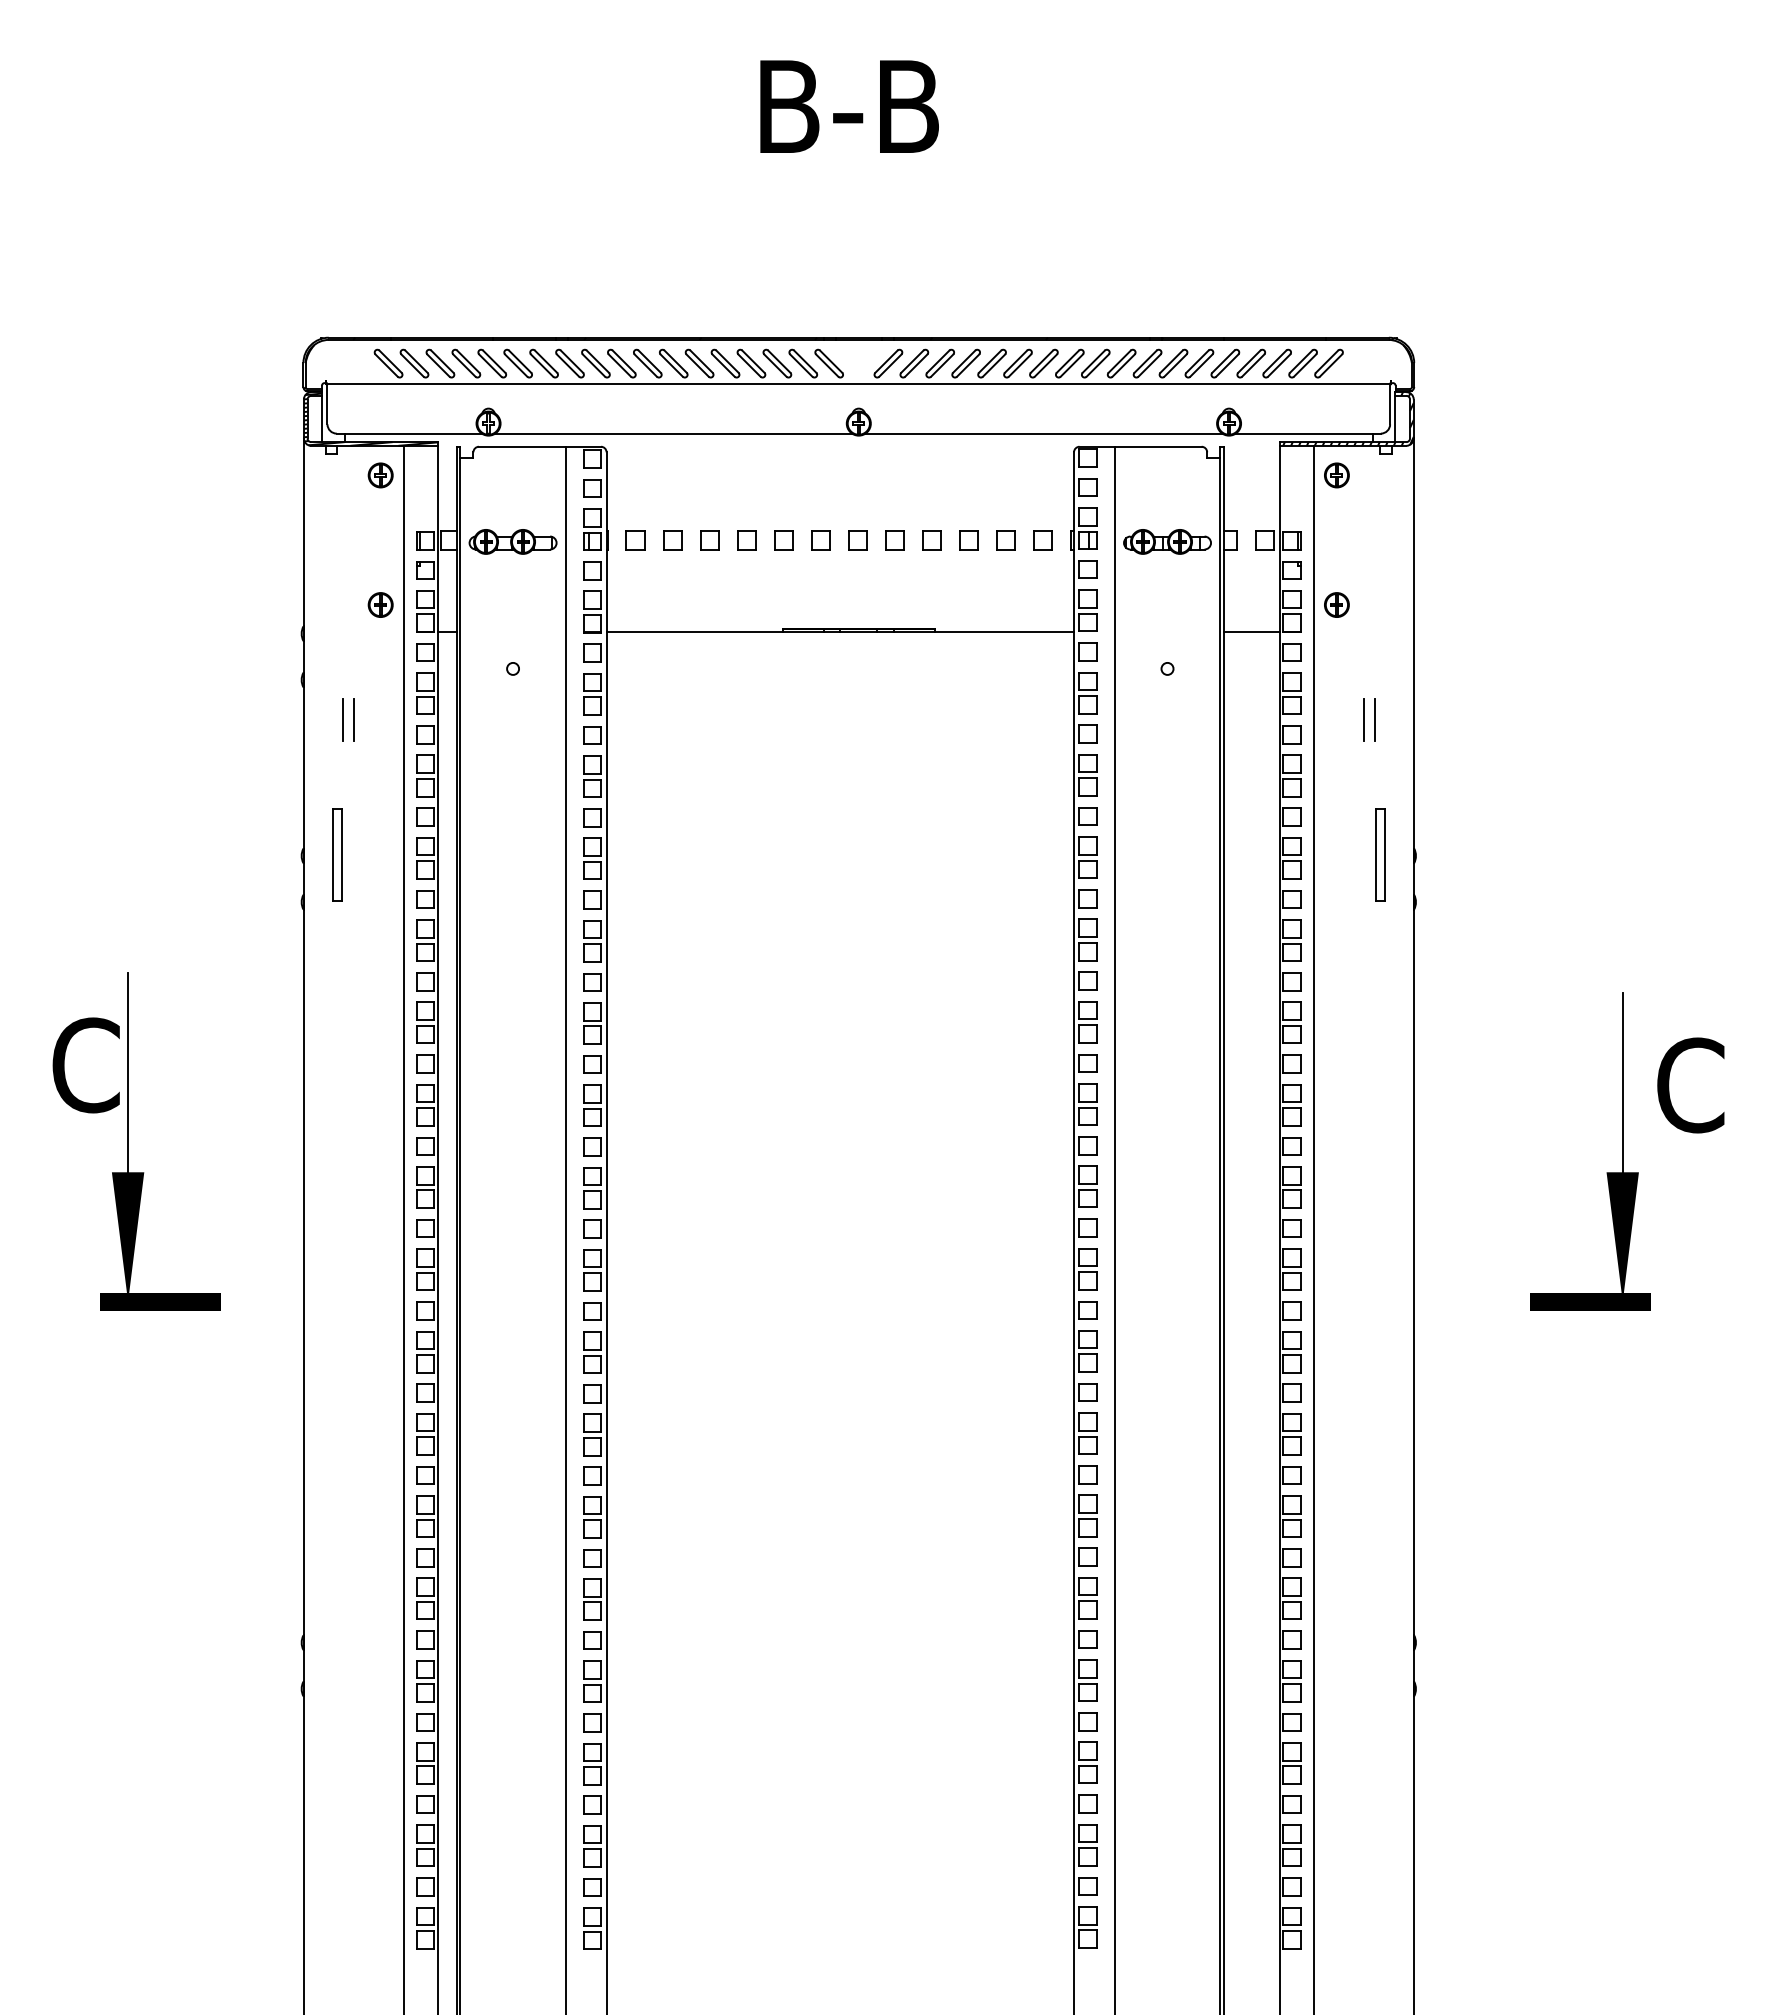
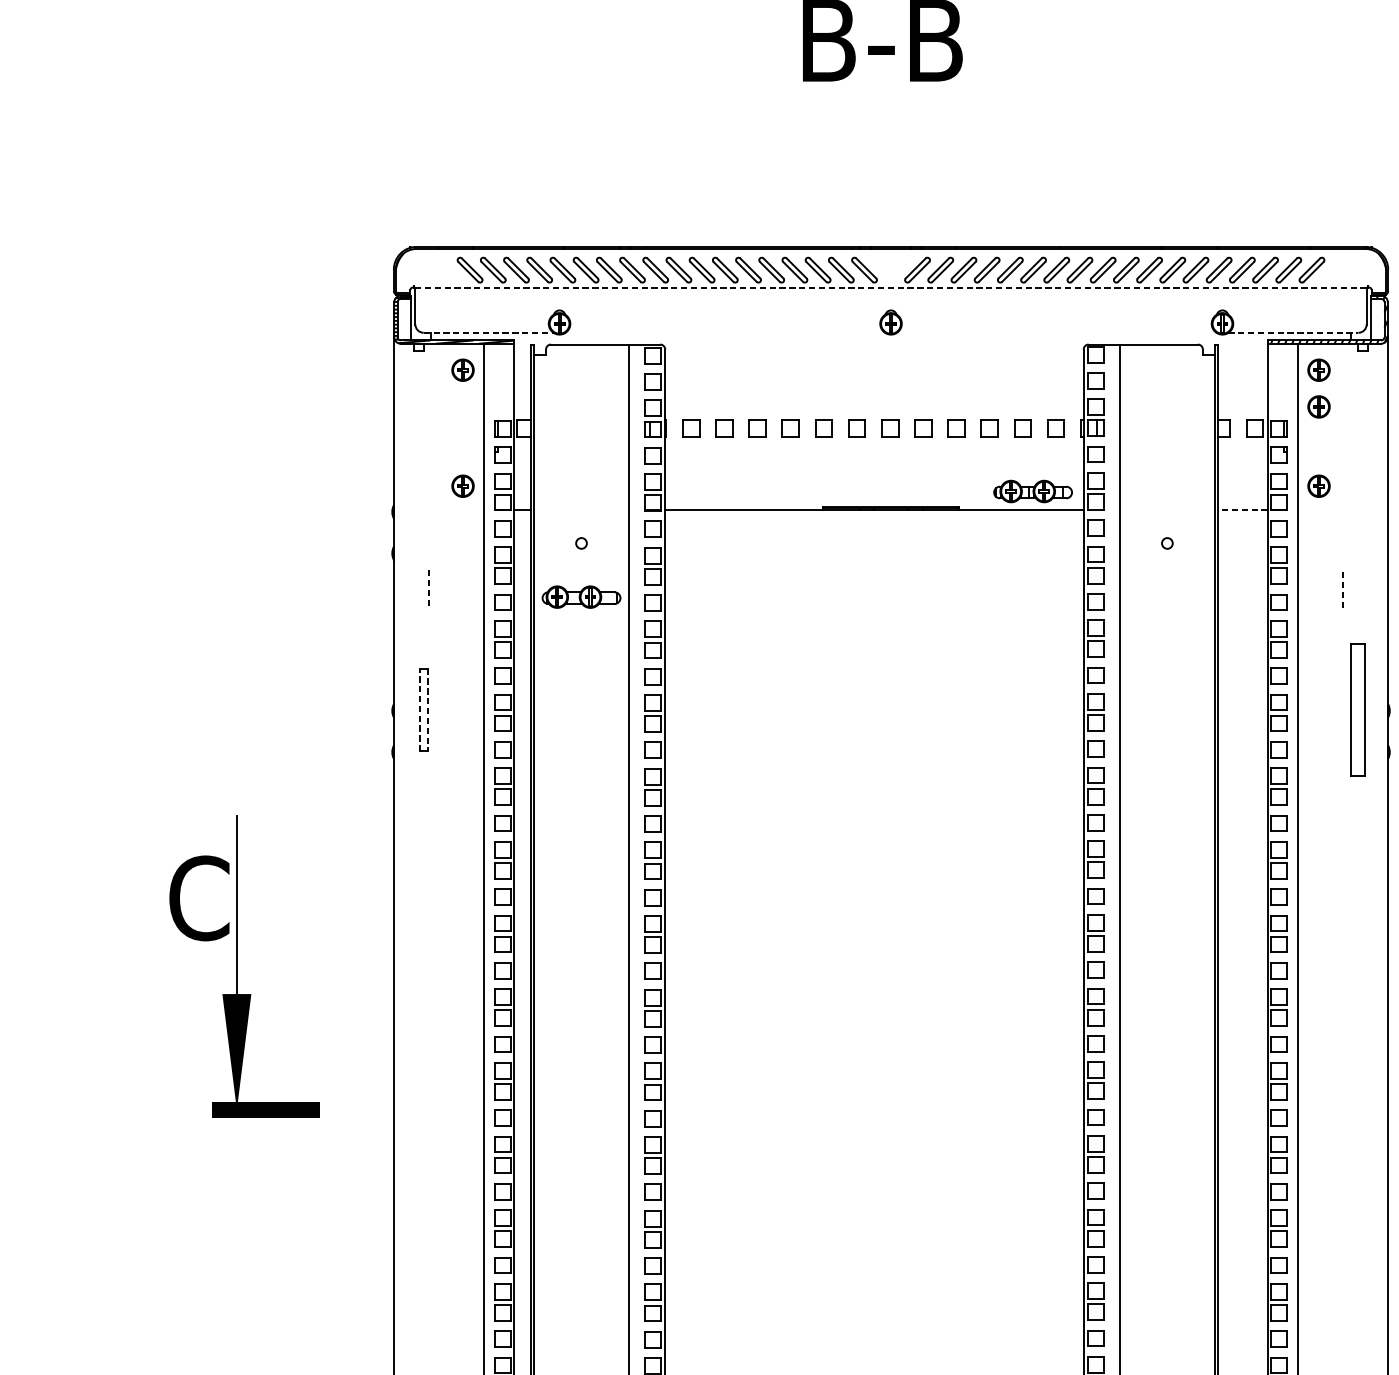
line: (858, 383) -> (890, 287), solid -> dashed
line: (409, 433) -> (488, 332), solid -> dashed
line: (673, 433) -> (725, 332), removed
line: (1043, 433) -> (1056, 332), removed
line: (1308, 433) -> (1293, 332), solid -> dashed
part: (1336, 516) -> (1318, 406), added
part: (512, 541) -> (581, 596), moved
part: (1167, 541) -> (1033, 491), moved
line: (1251, 631) -> (1242, 509), solid -> dashed
line: (353, 719) -> (438, 588), removed
line: (1363, 719) -> (1342, 588), solid -> dashed
line: (1374, 719) -> (1352, 588), removed
line: (342, 720) -> (428, 589), solid -> dashed
line: (332, 854) -> (419, 709), solid -> dashed
part: (1380, 854) -> (1358, 709), size x1.6
line: (341, 855) -> (427, 710), solid -> dashed

